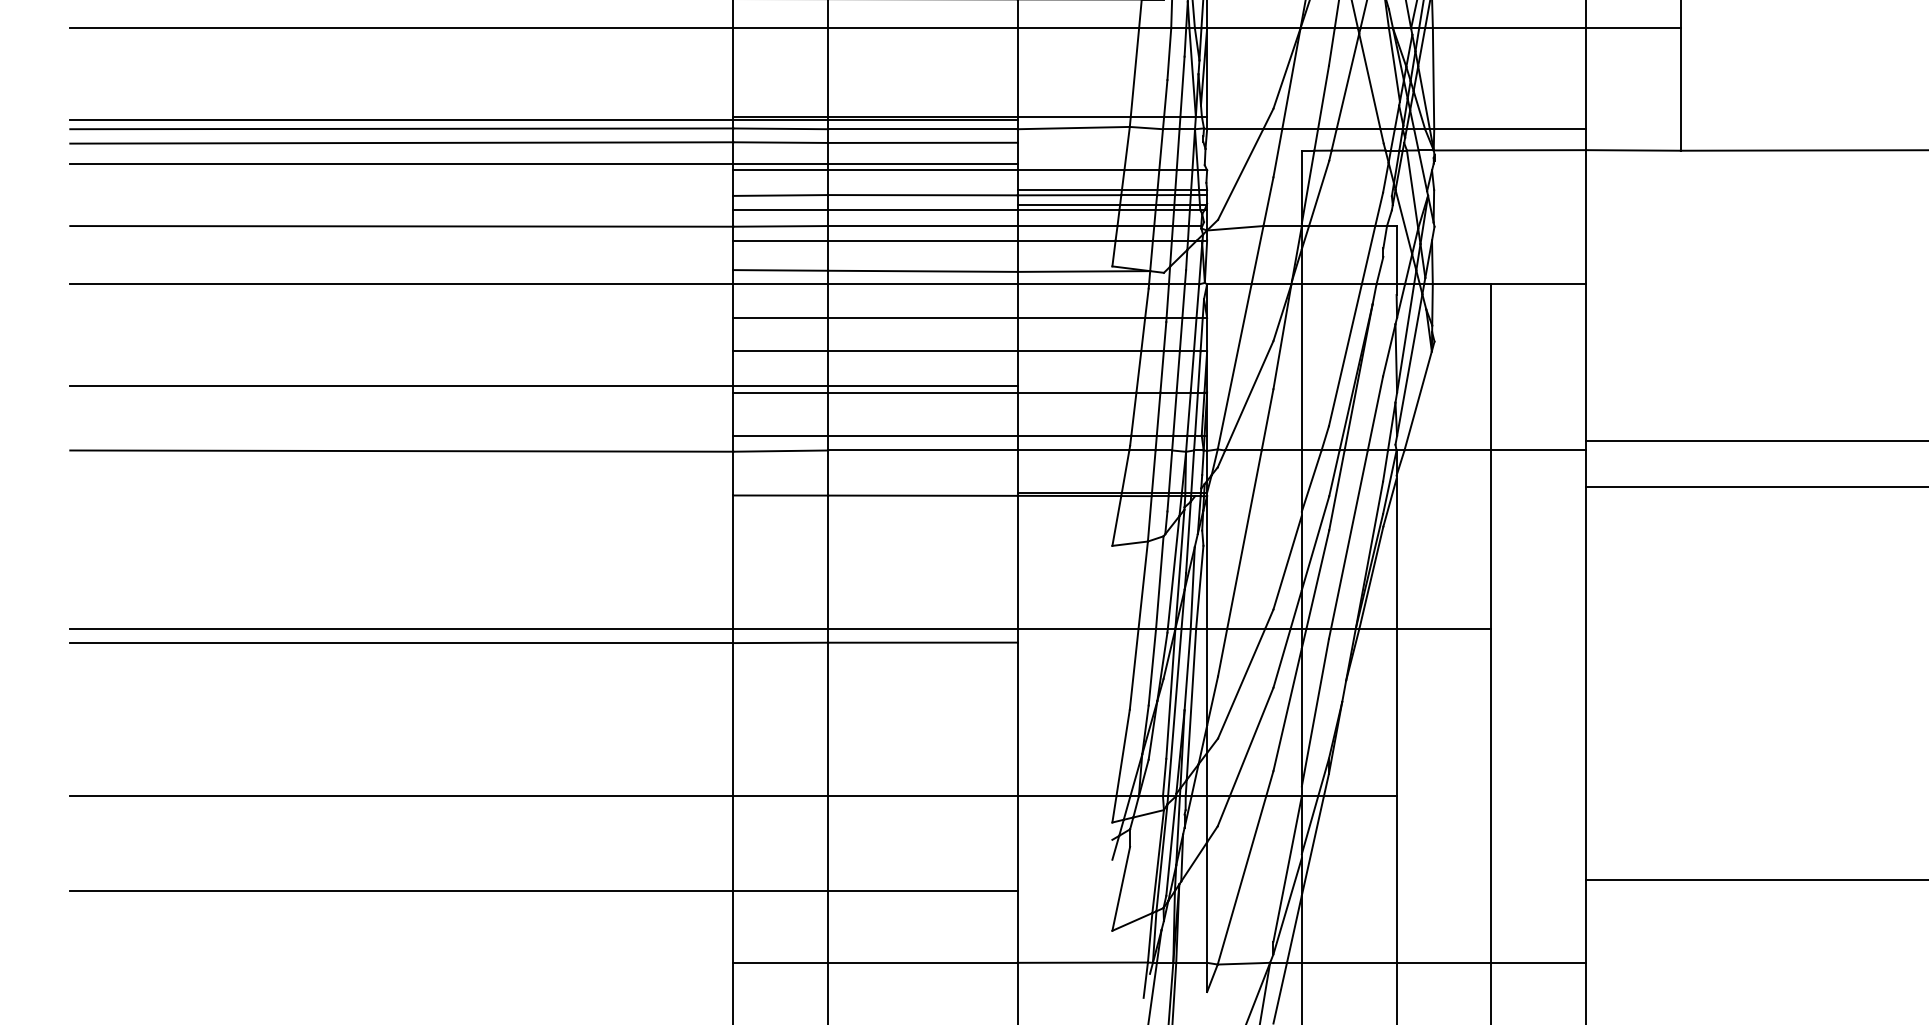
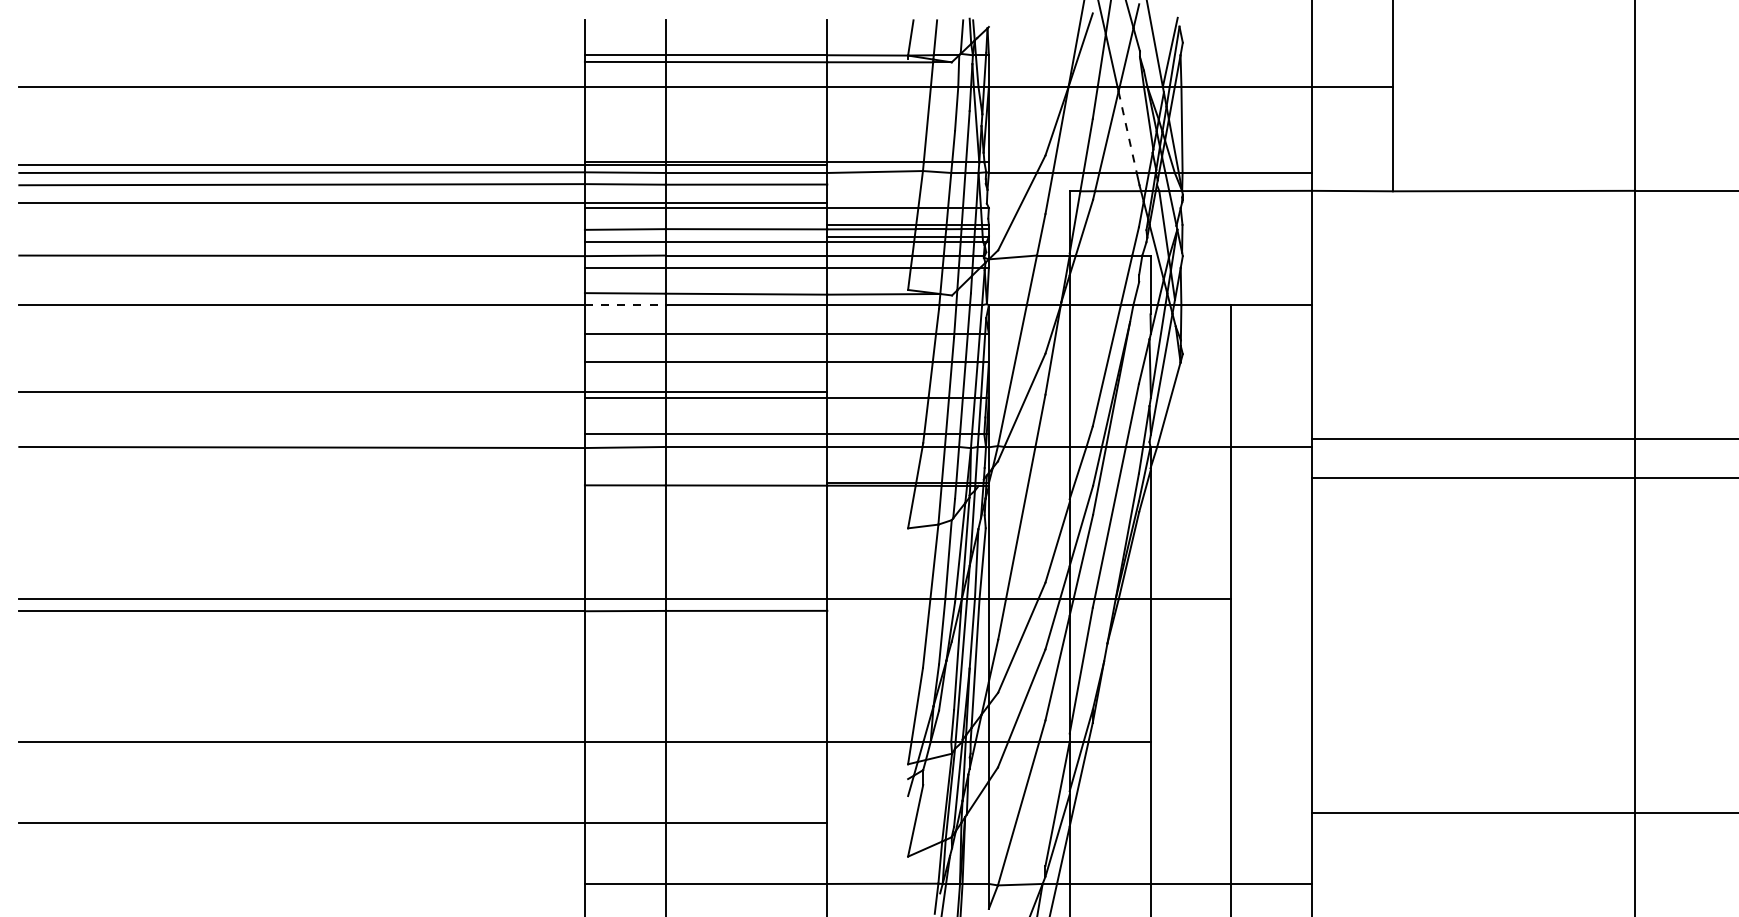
line: (1369, 81) -> (1127, 132), solid -> dashed
line: (781, 284) -> (625, 305), solid -> dashed

